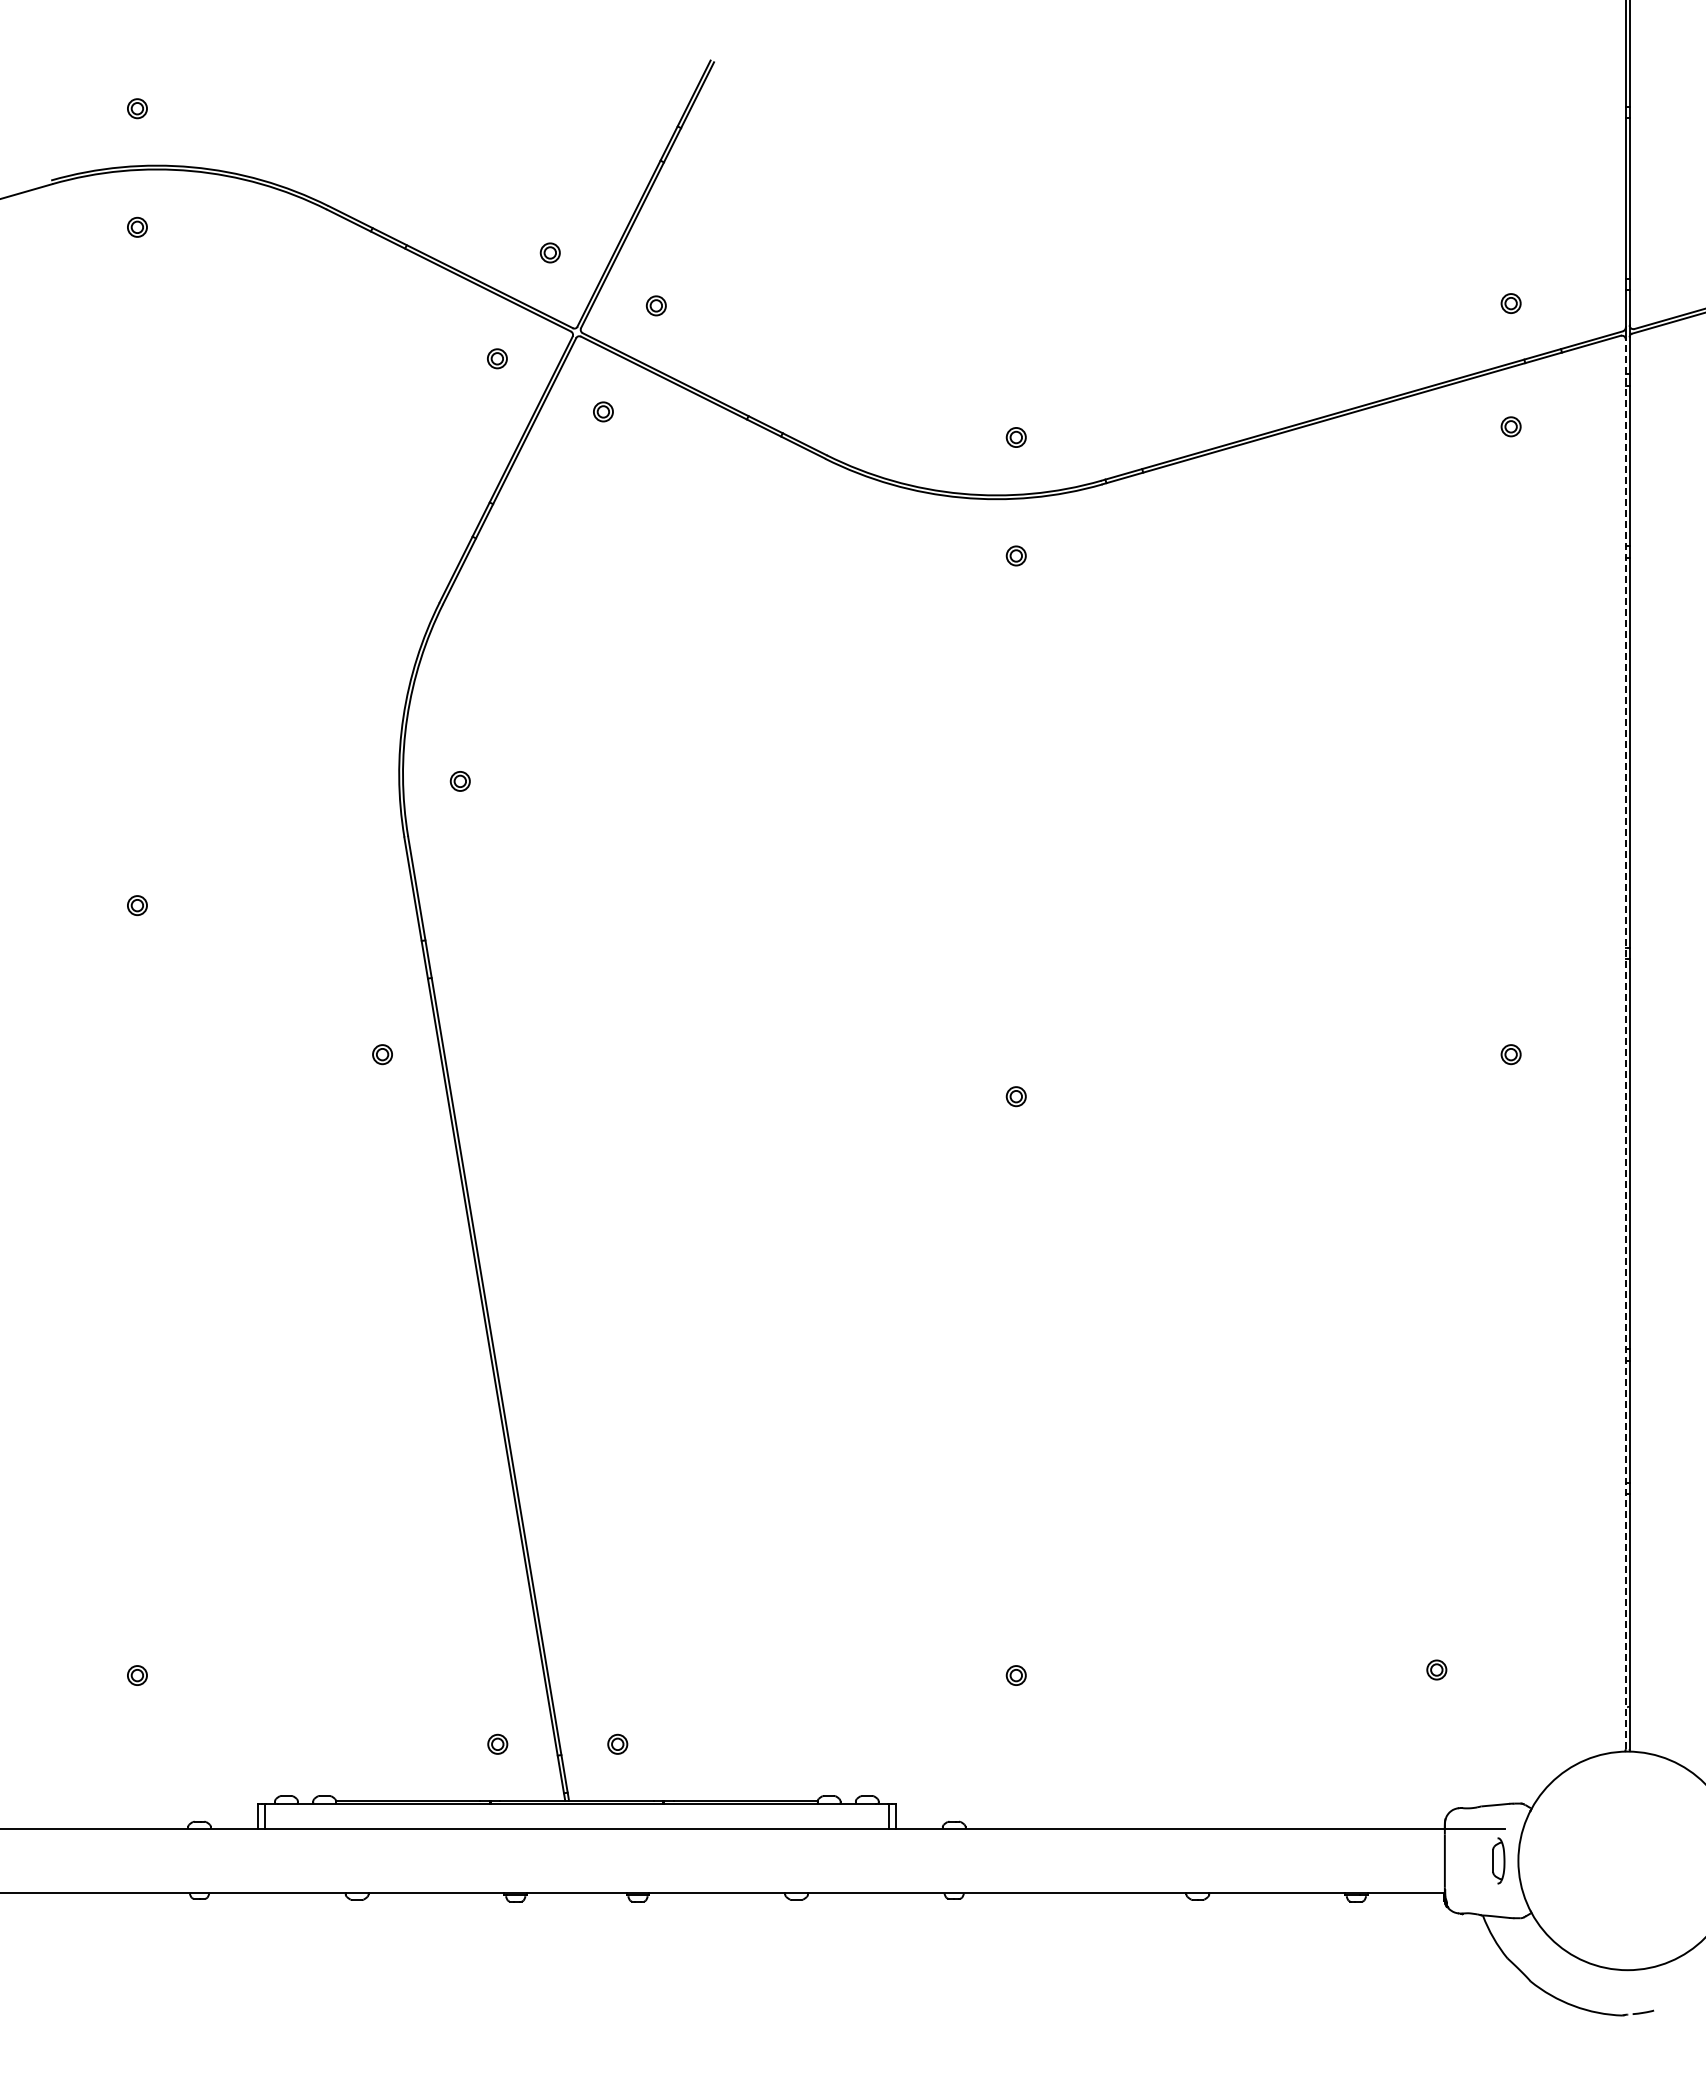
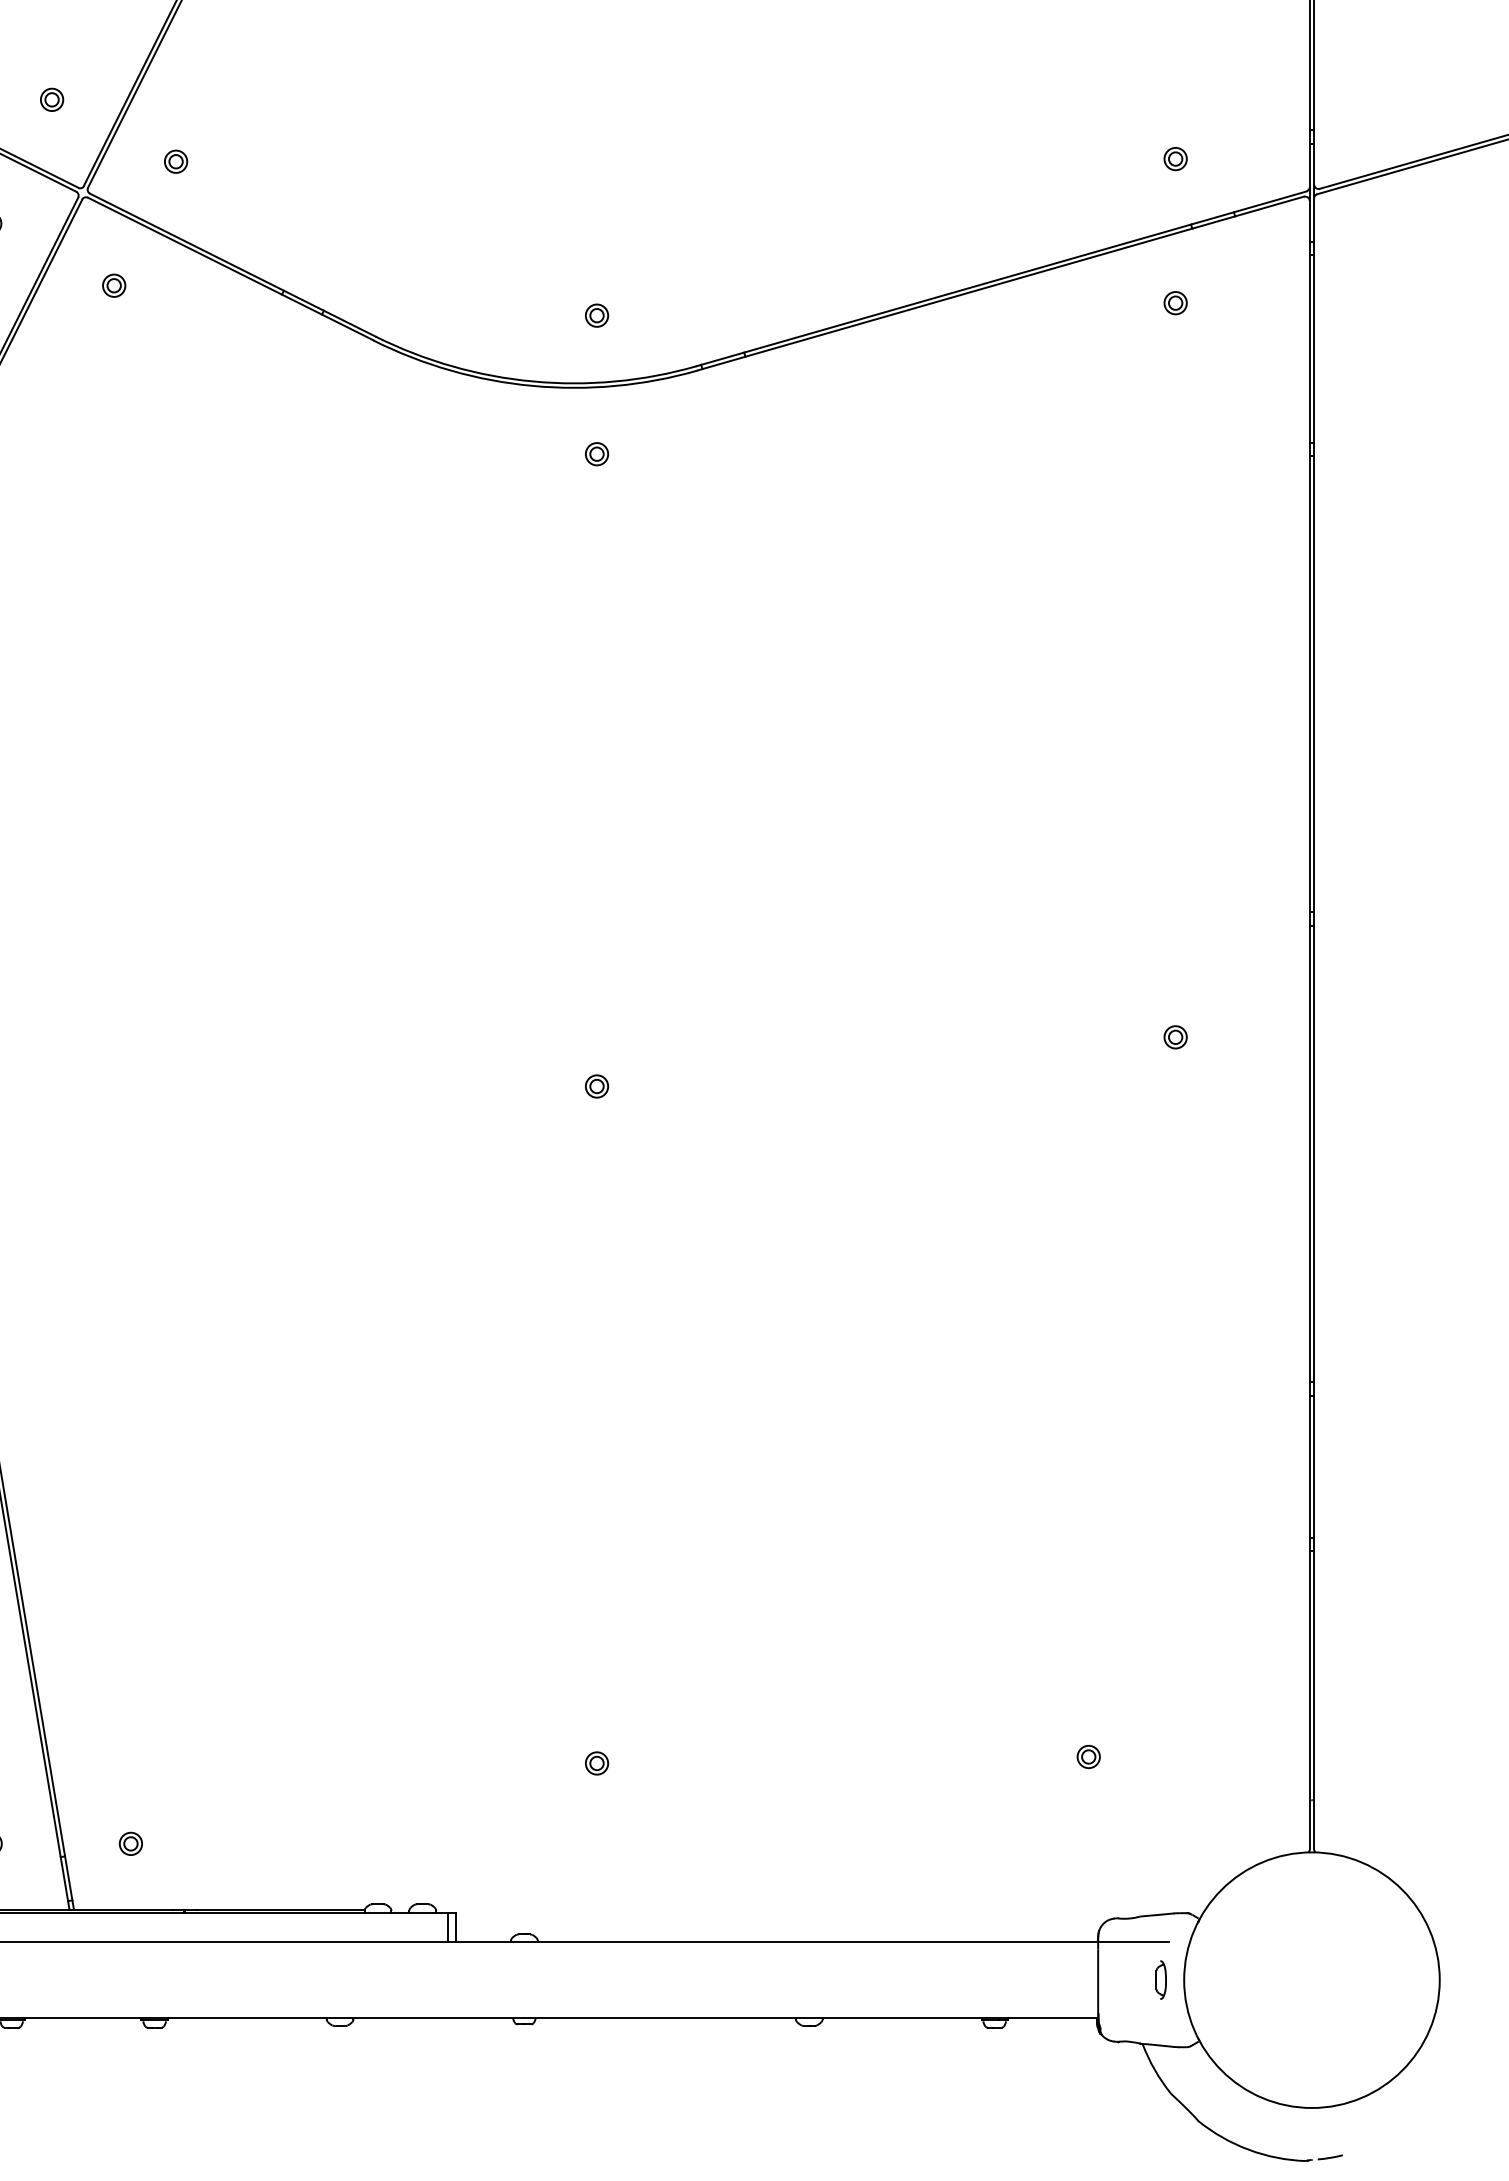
line: (1625, 1044) -> (1309, 1025), dashed -> solid
part: (1498, 1860) -> (1160, 1979), size x0.71

